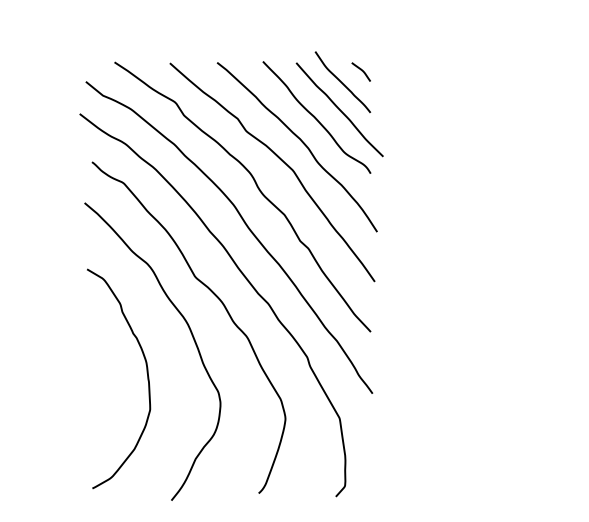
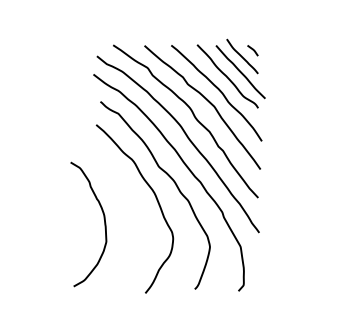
curve: (145, 370) -> (103, 219), moved

